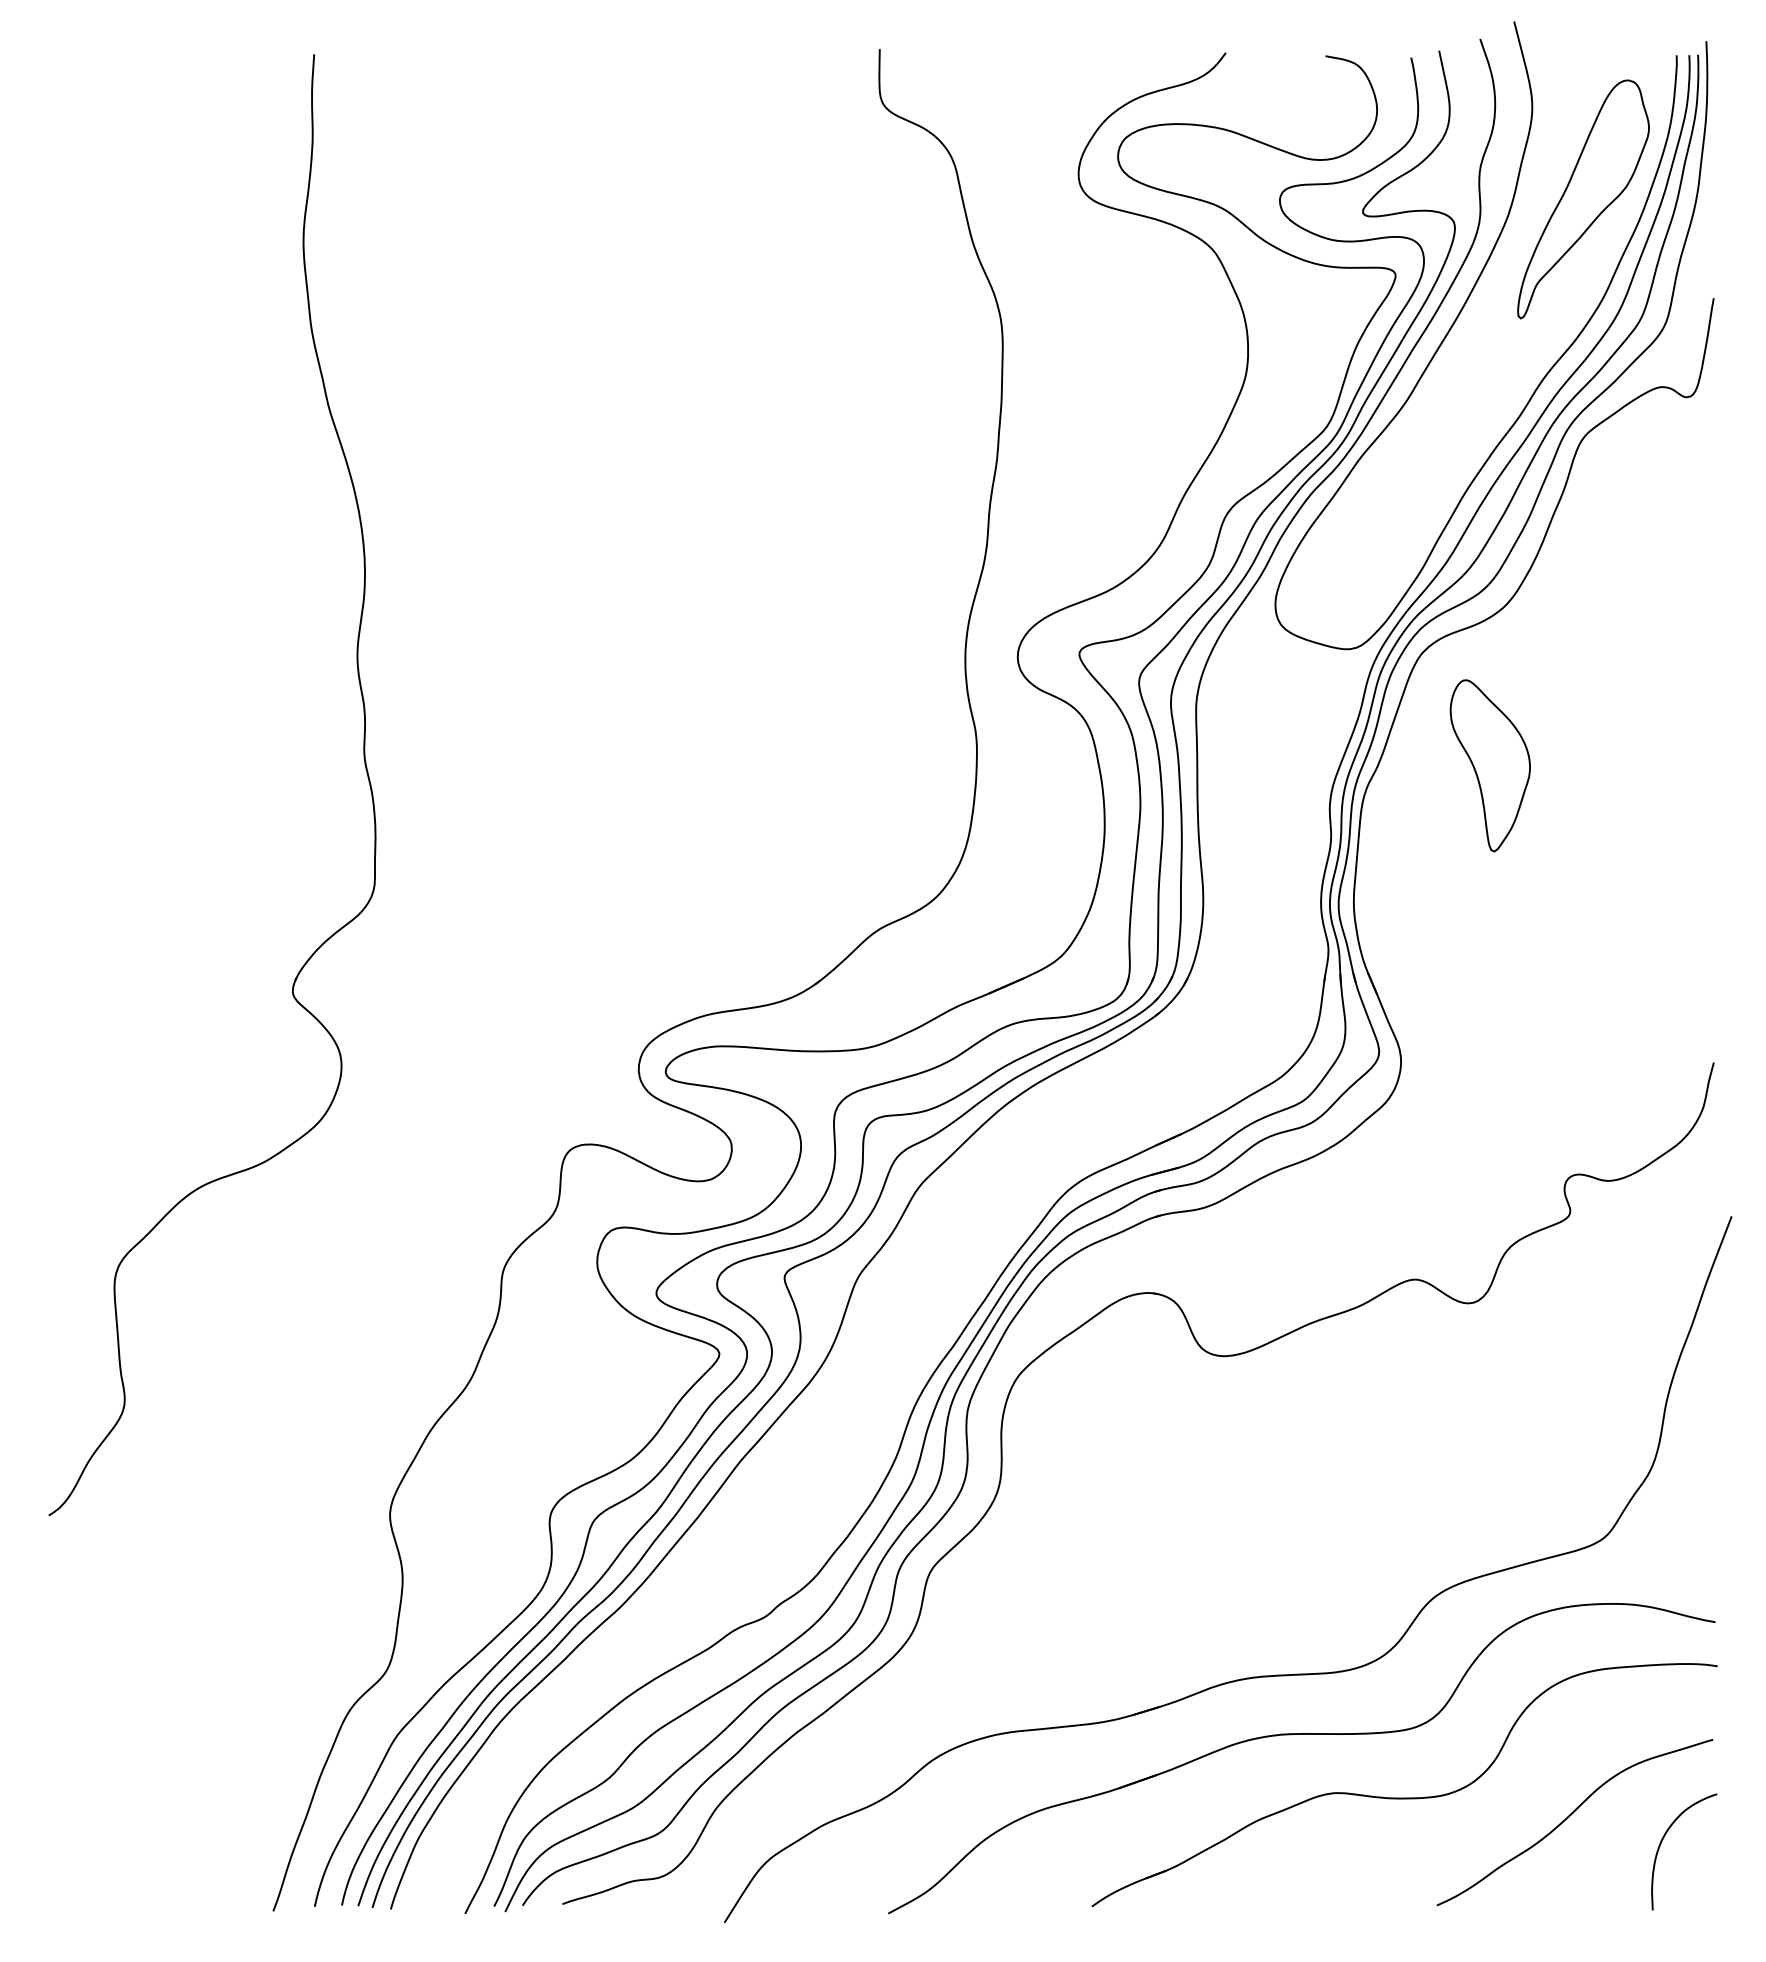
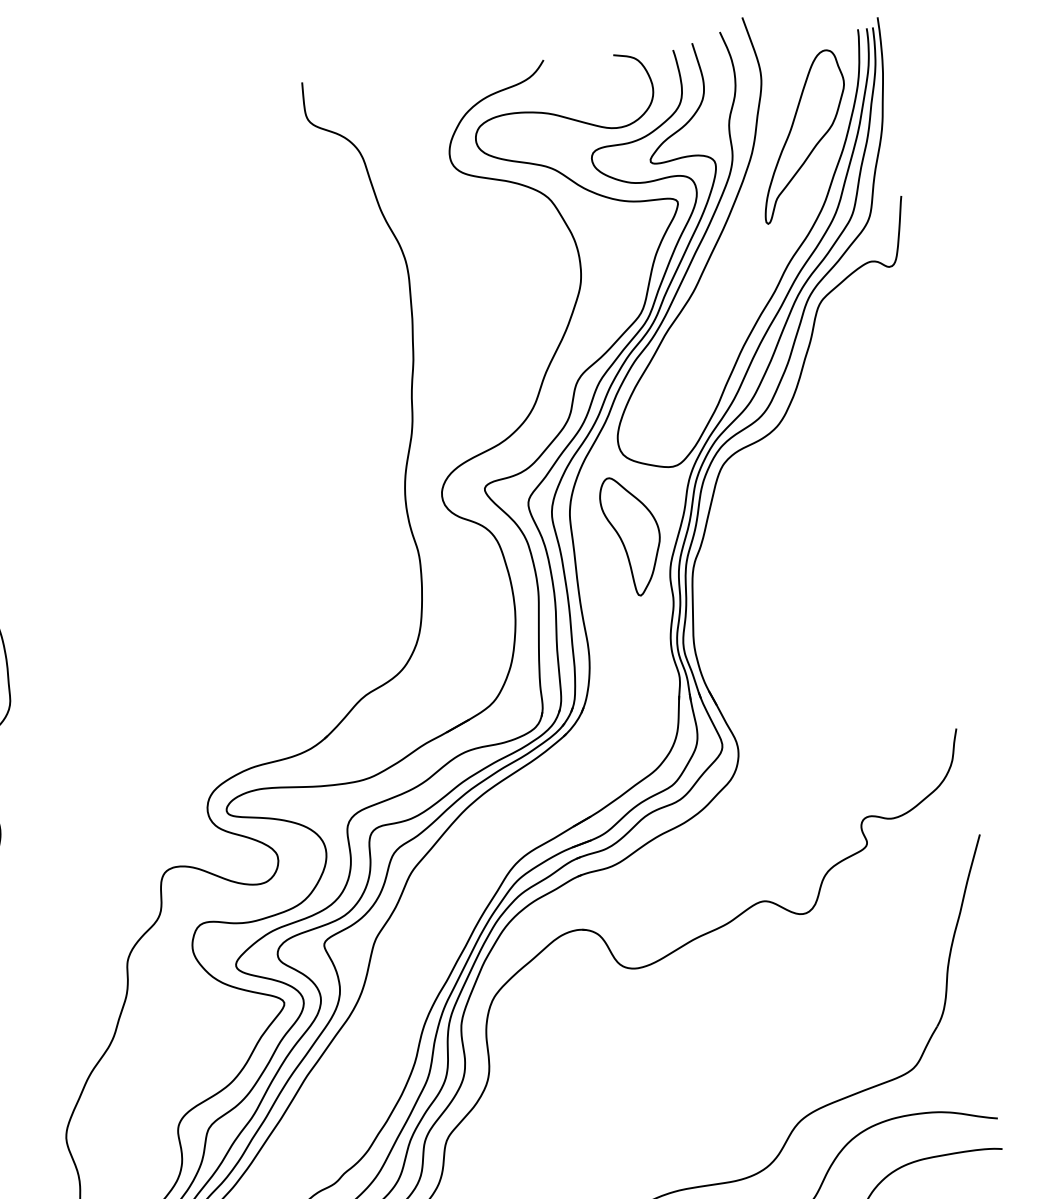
part: (1489, 765) -> (631, 536), moved

